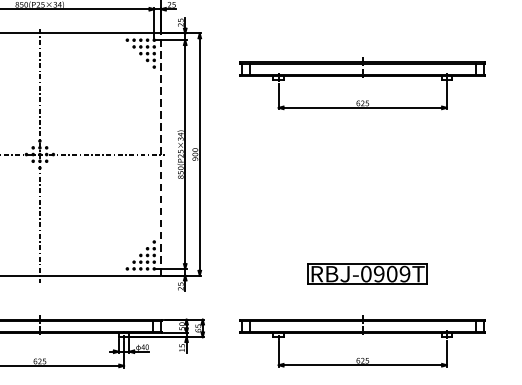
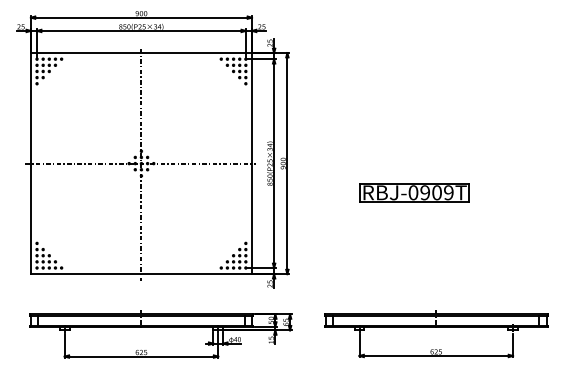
part: (363, 76) -> (436, 92), removed
line: (161, 154) -> (252, 163), dashed -> solid
part: (367, 273) -> (414, 192), moved

